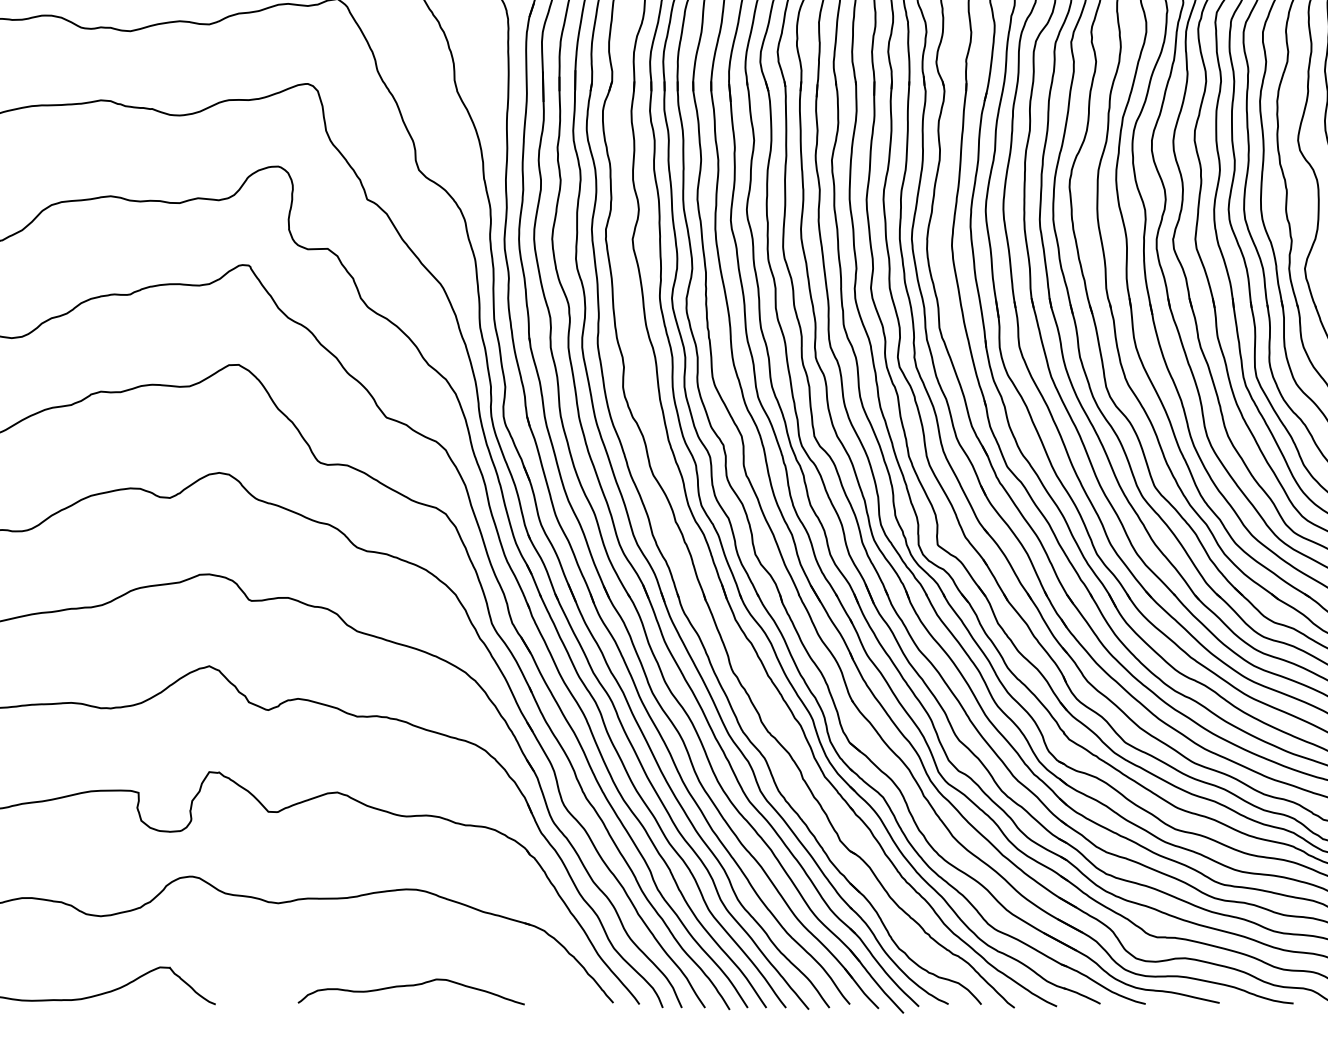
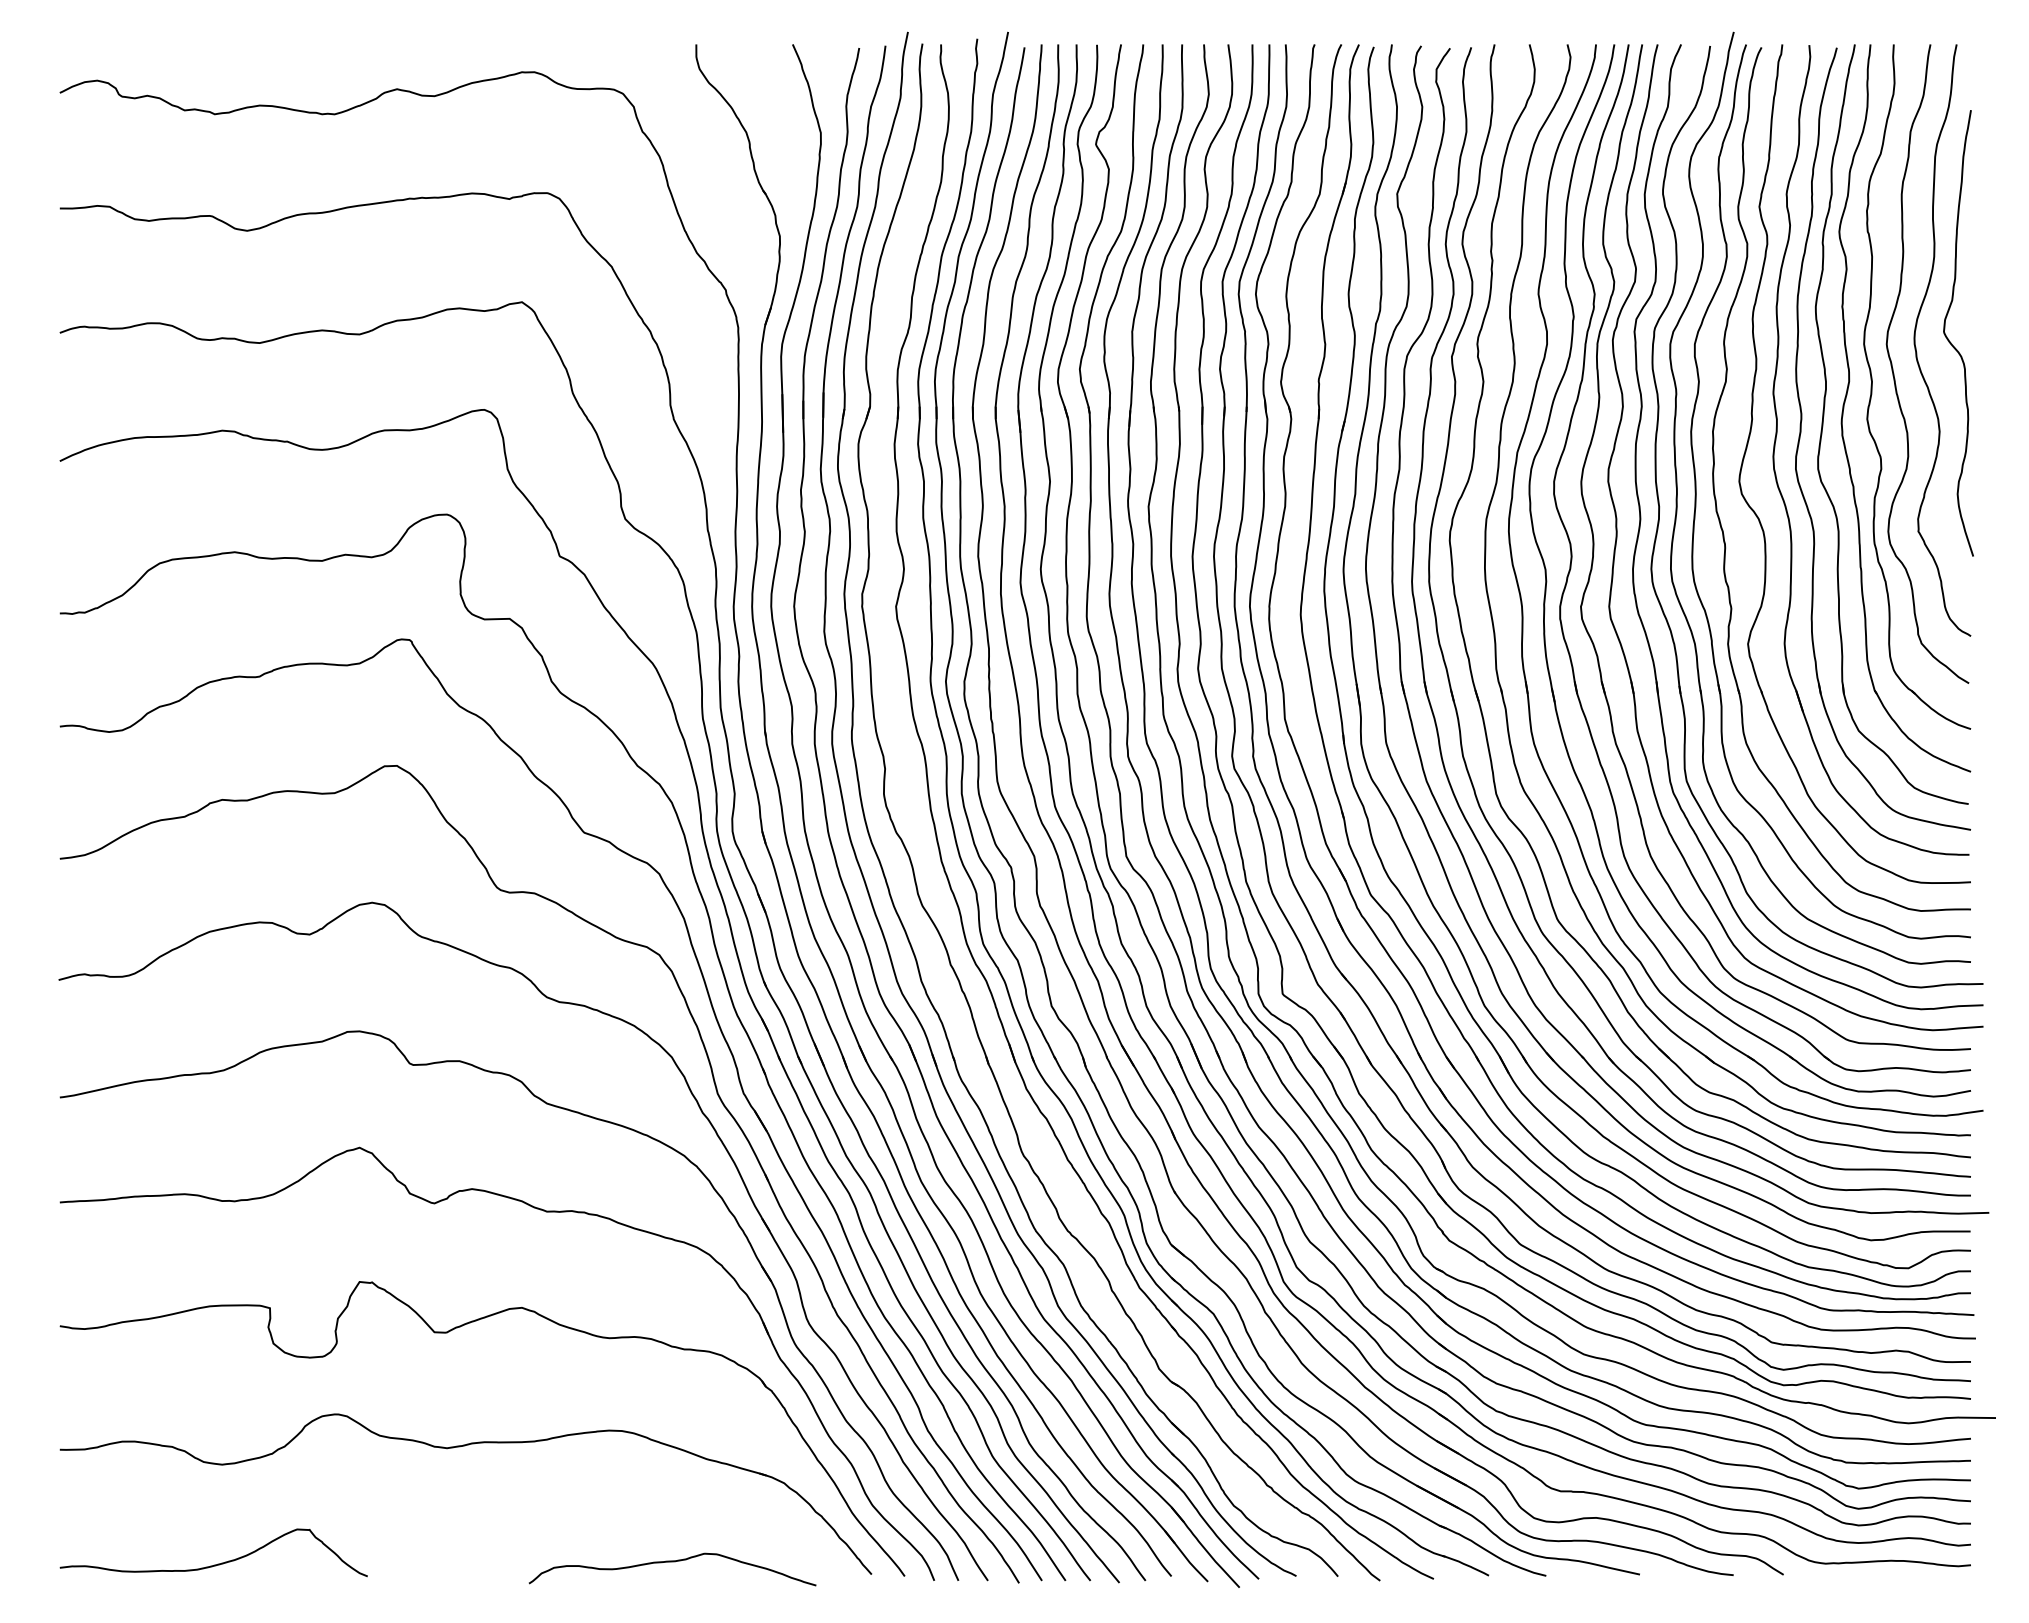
curve: (411, 986) -> (672, 1562), moved

